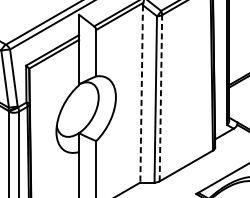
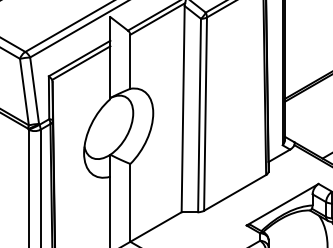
line: (141, 94) -> (183, 109), dashed -> solid
line: (160, 98) -> (205, 114), dashed -> solid

